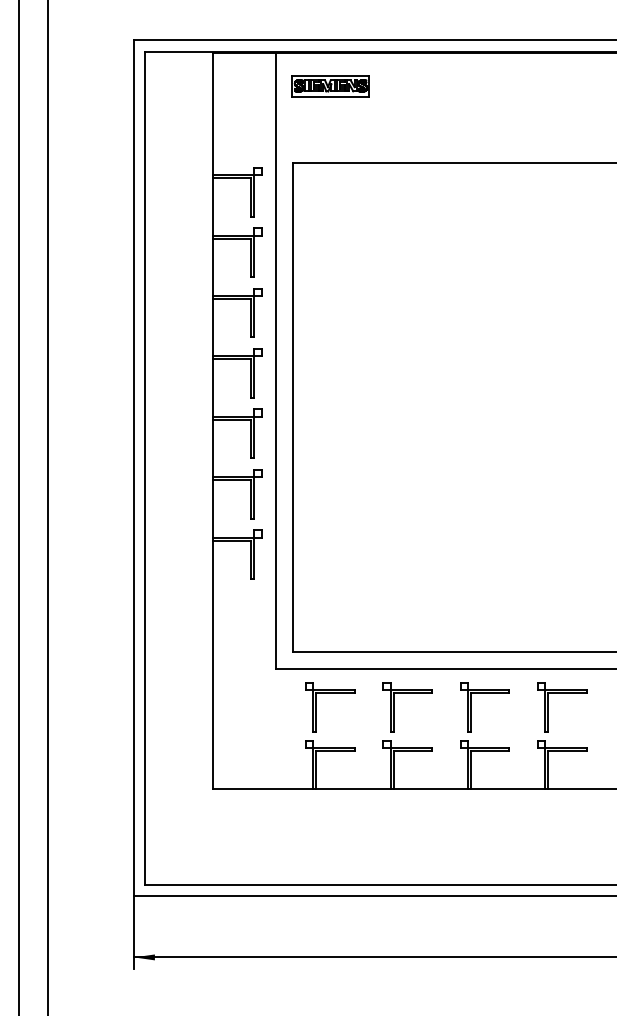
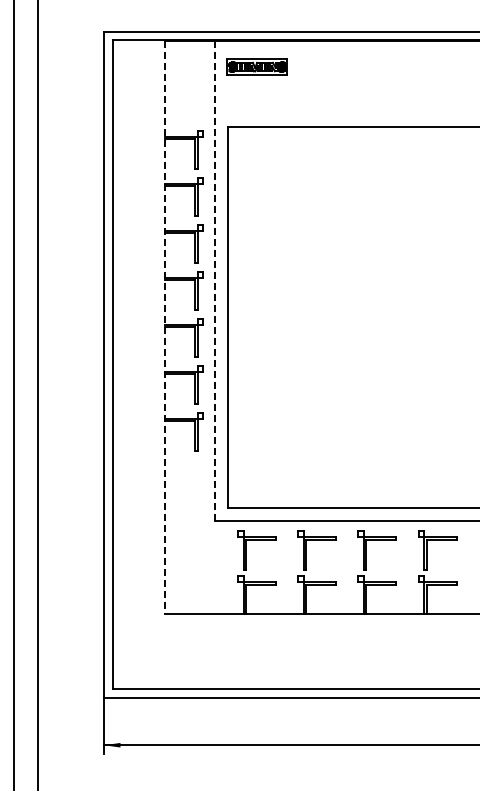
line: (275, 361) -> (214, 281), solid -> dashed
line: (212, 420) -> (165, 327), solid -> dashed

